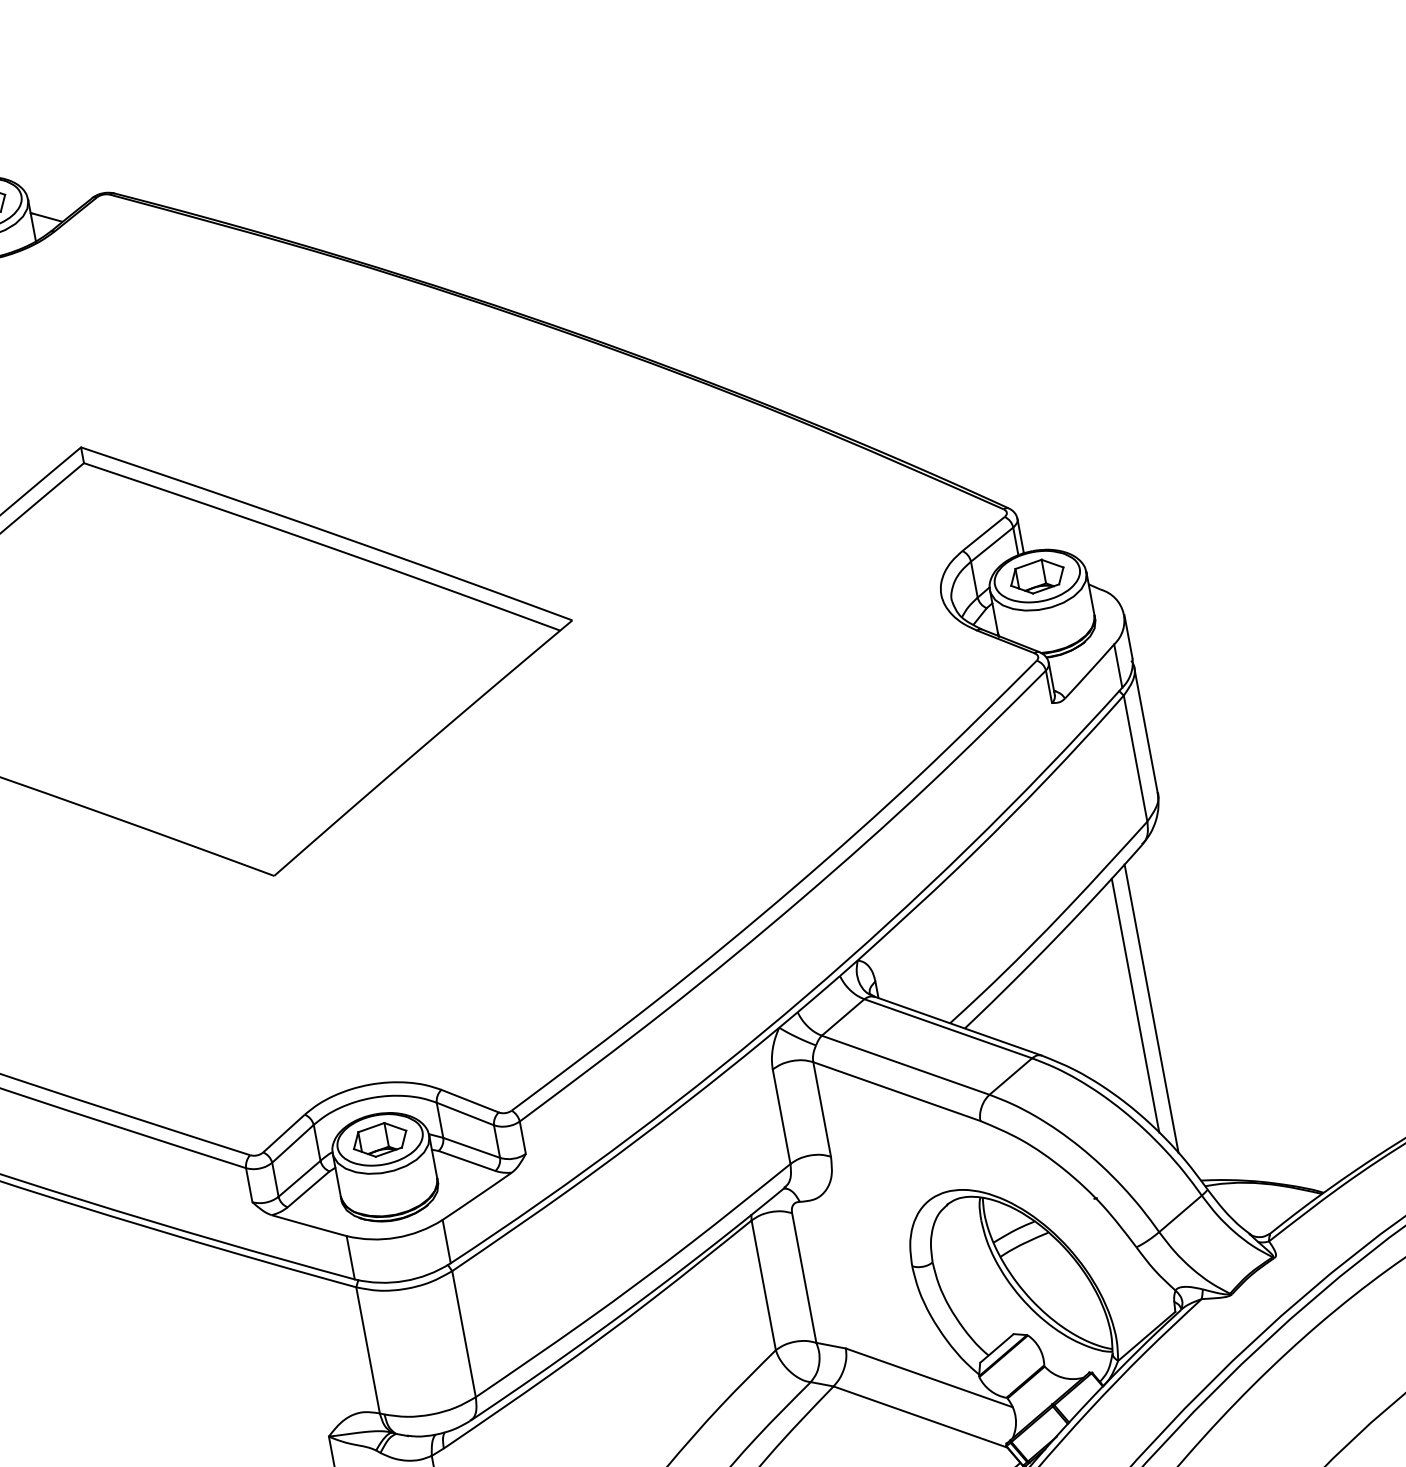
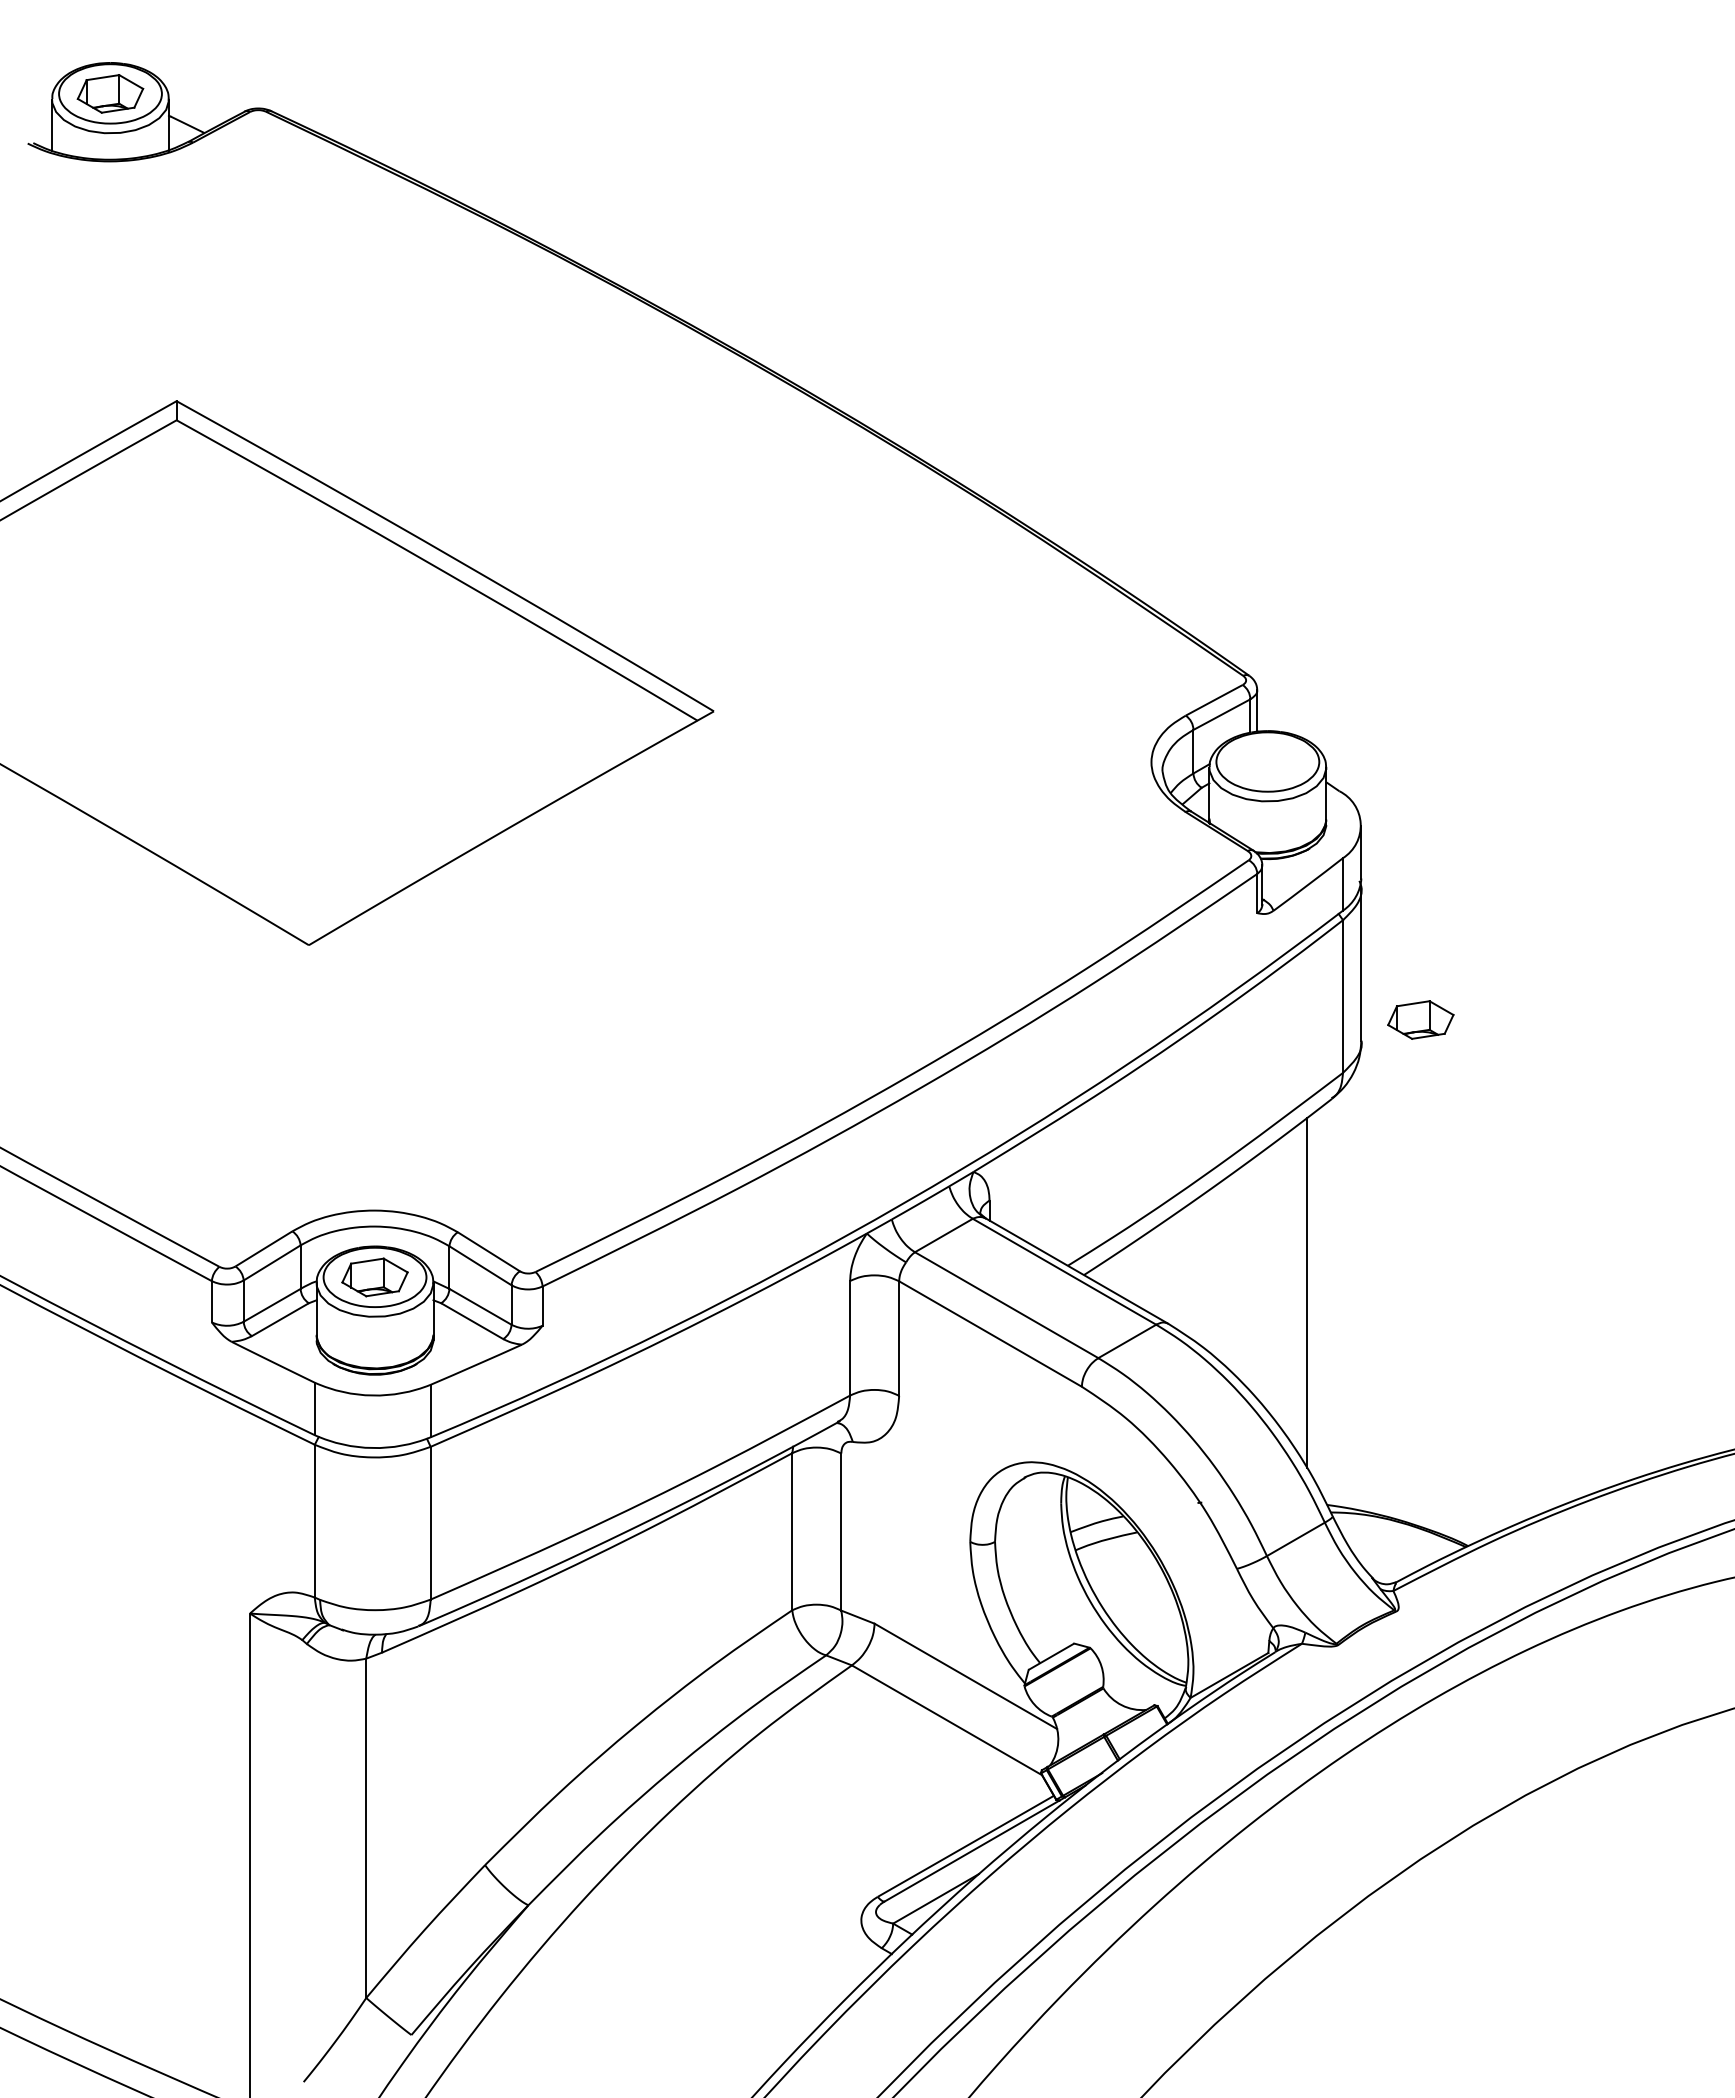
part: (1036, 576) -> (1420, 1019), moved
line: (1135, 1005) -> (1288, 1285), removed

